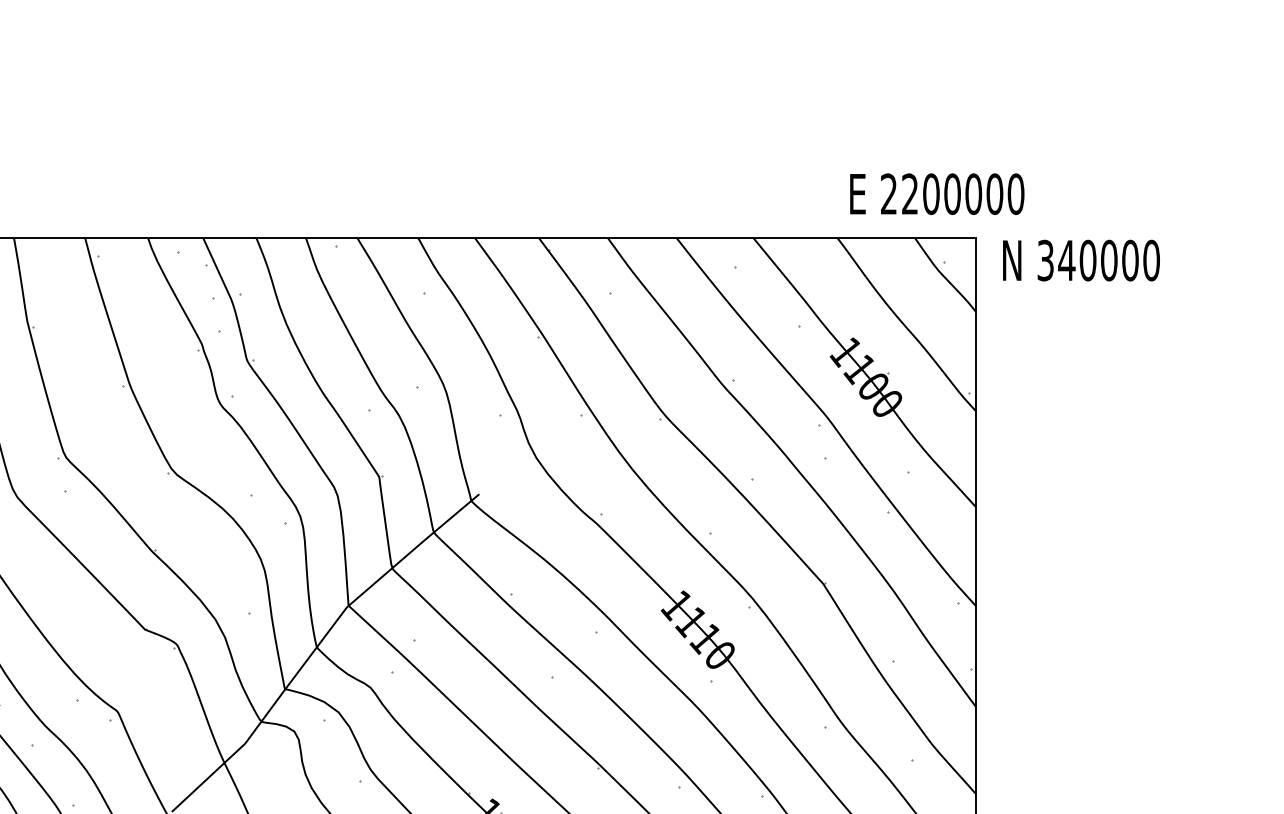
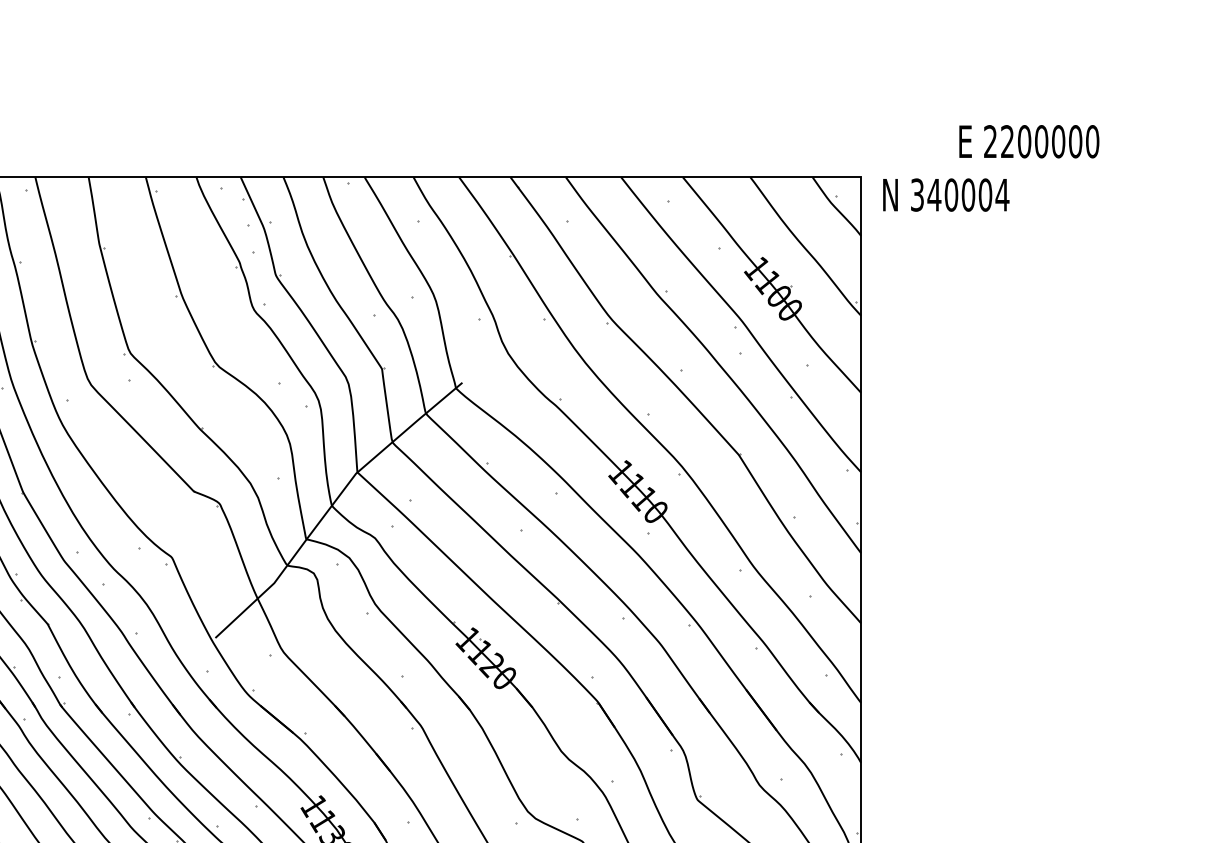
text: (937, 193) -> (1029, 141), moved
text: (1151, 259) -> (1002, 194), 340000 -> 340004

